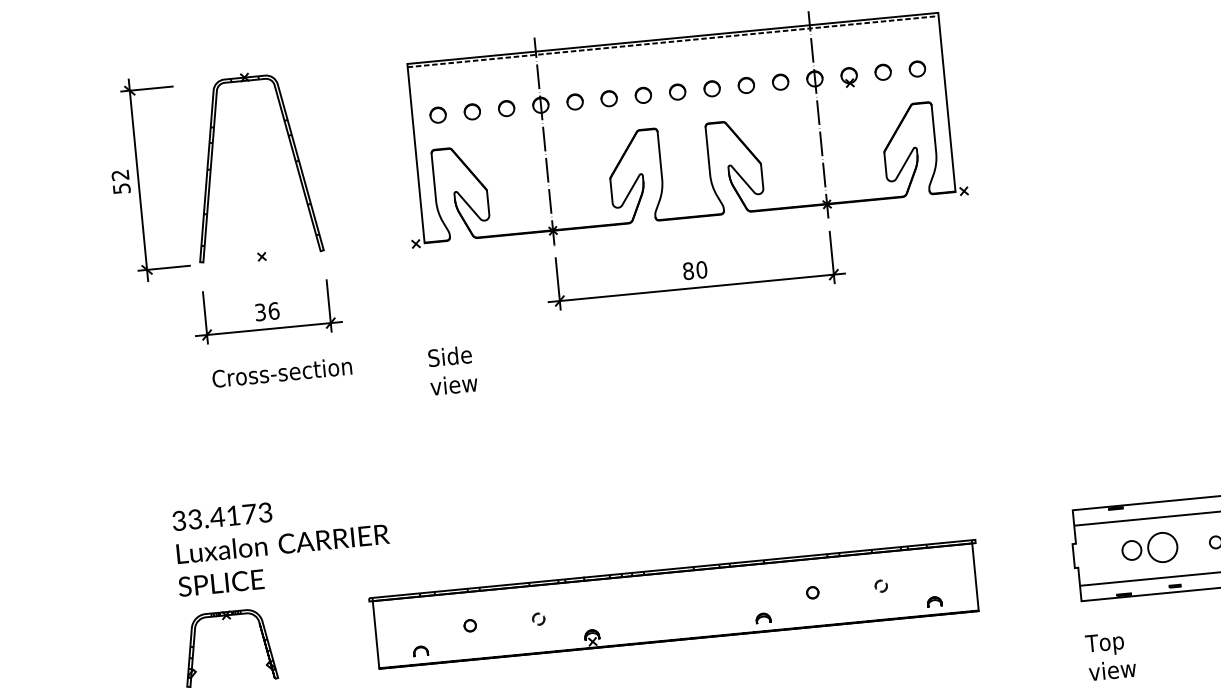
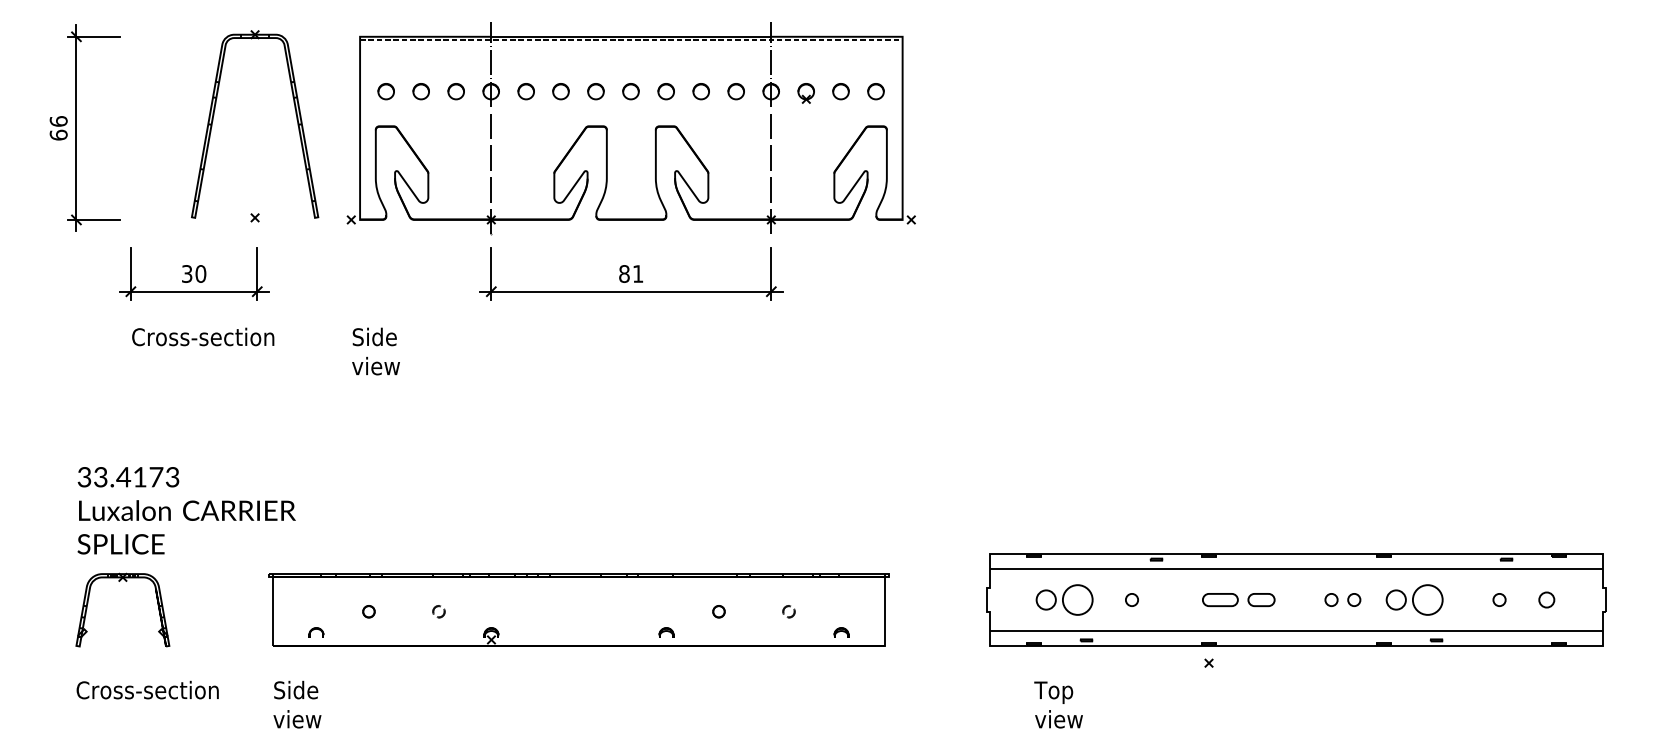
part: (293, 157) -> (296, 120), moved
text: (120, 182) -> (58, 128), 52 -> 66
text: (701, 269) -> (637, 273), 80 -> 81
text: (273, 310) -> (200, 273), 36 -> 30
text: (1110, 655) -> (1058, 704), moved

